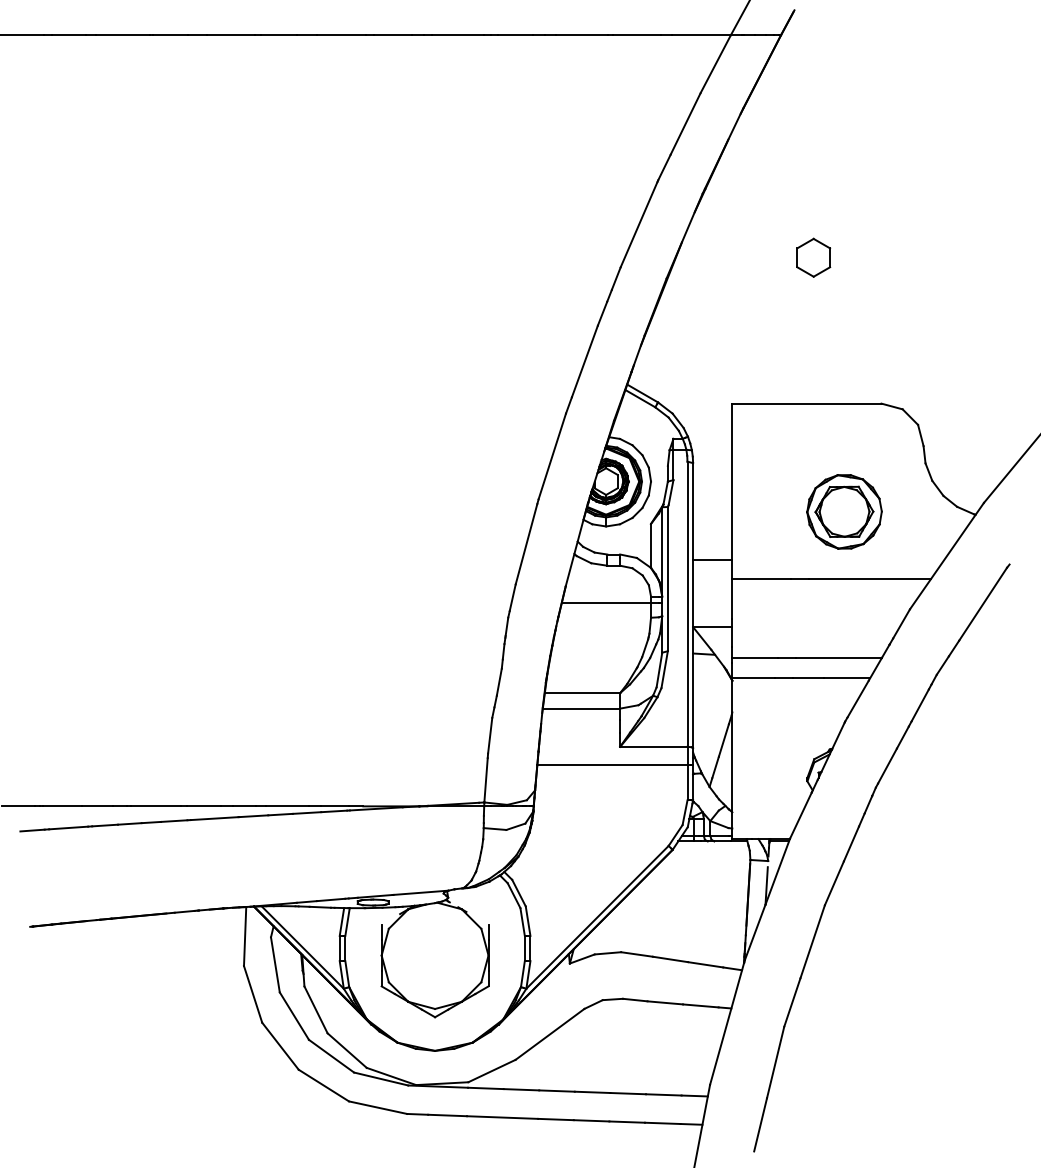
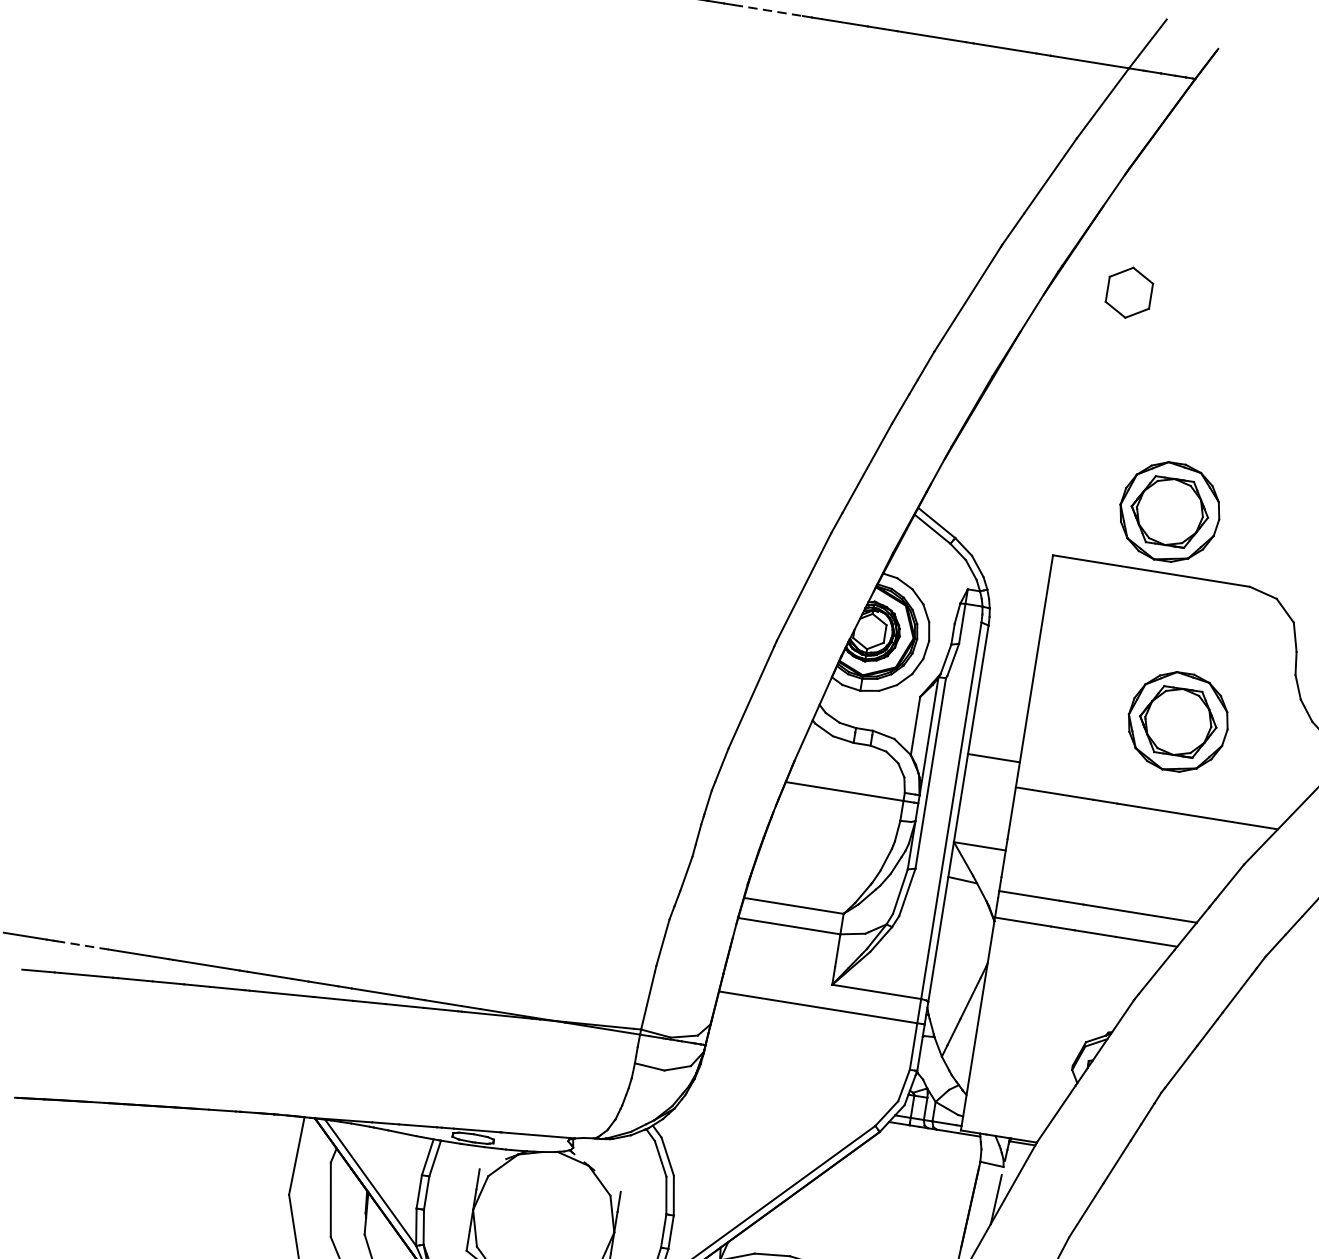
line: (458, 35) -> (769, 11), solid -> dashed
part: (813, 257) -> (1129, 292), moved
part: (813, 357) -> (1169, 511), added
line: (62, 806) -> (83, 945), solid -> dashed

